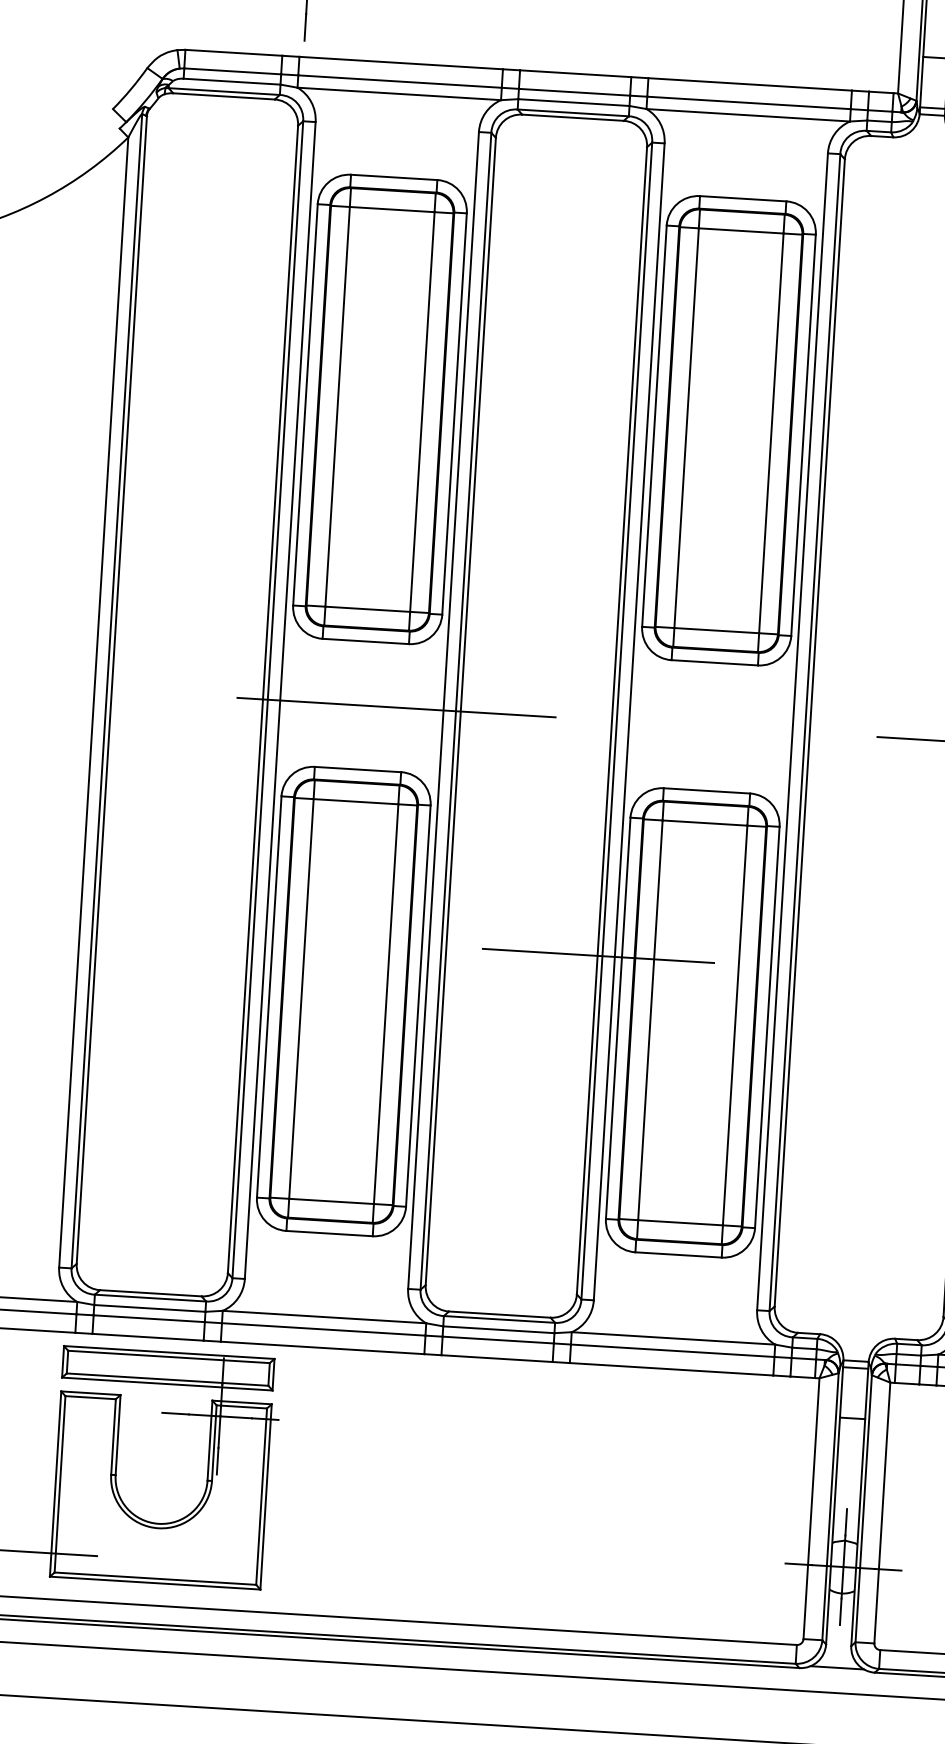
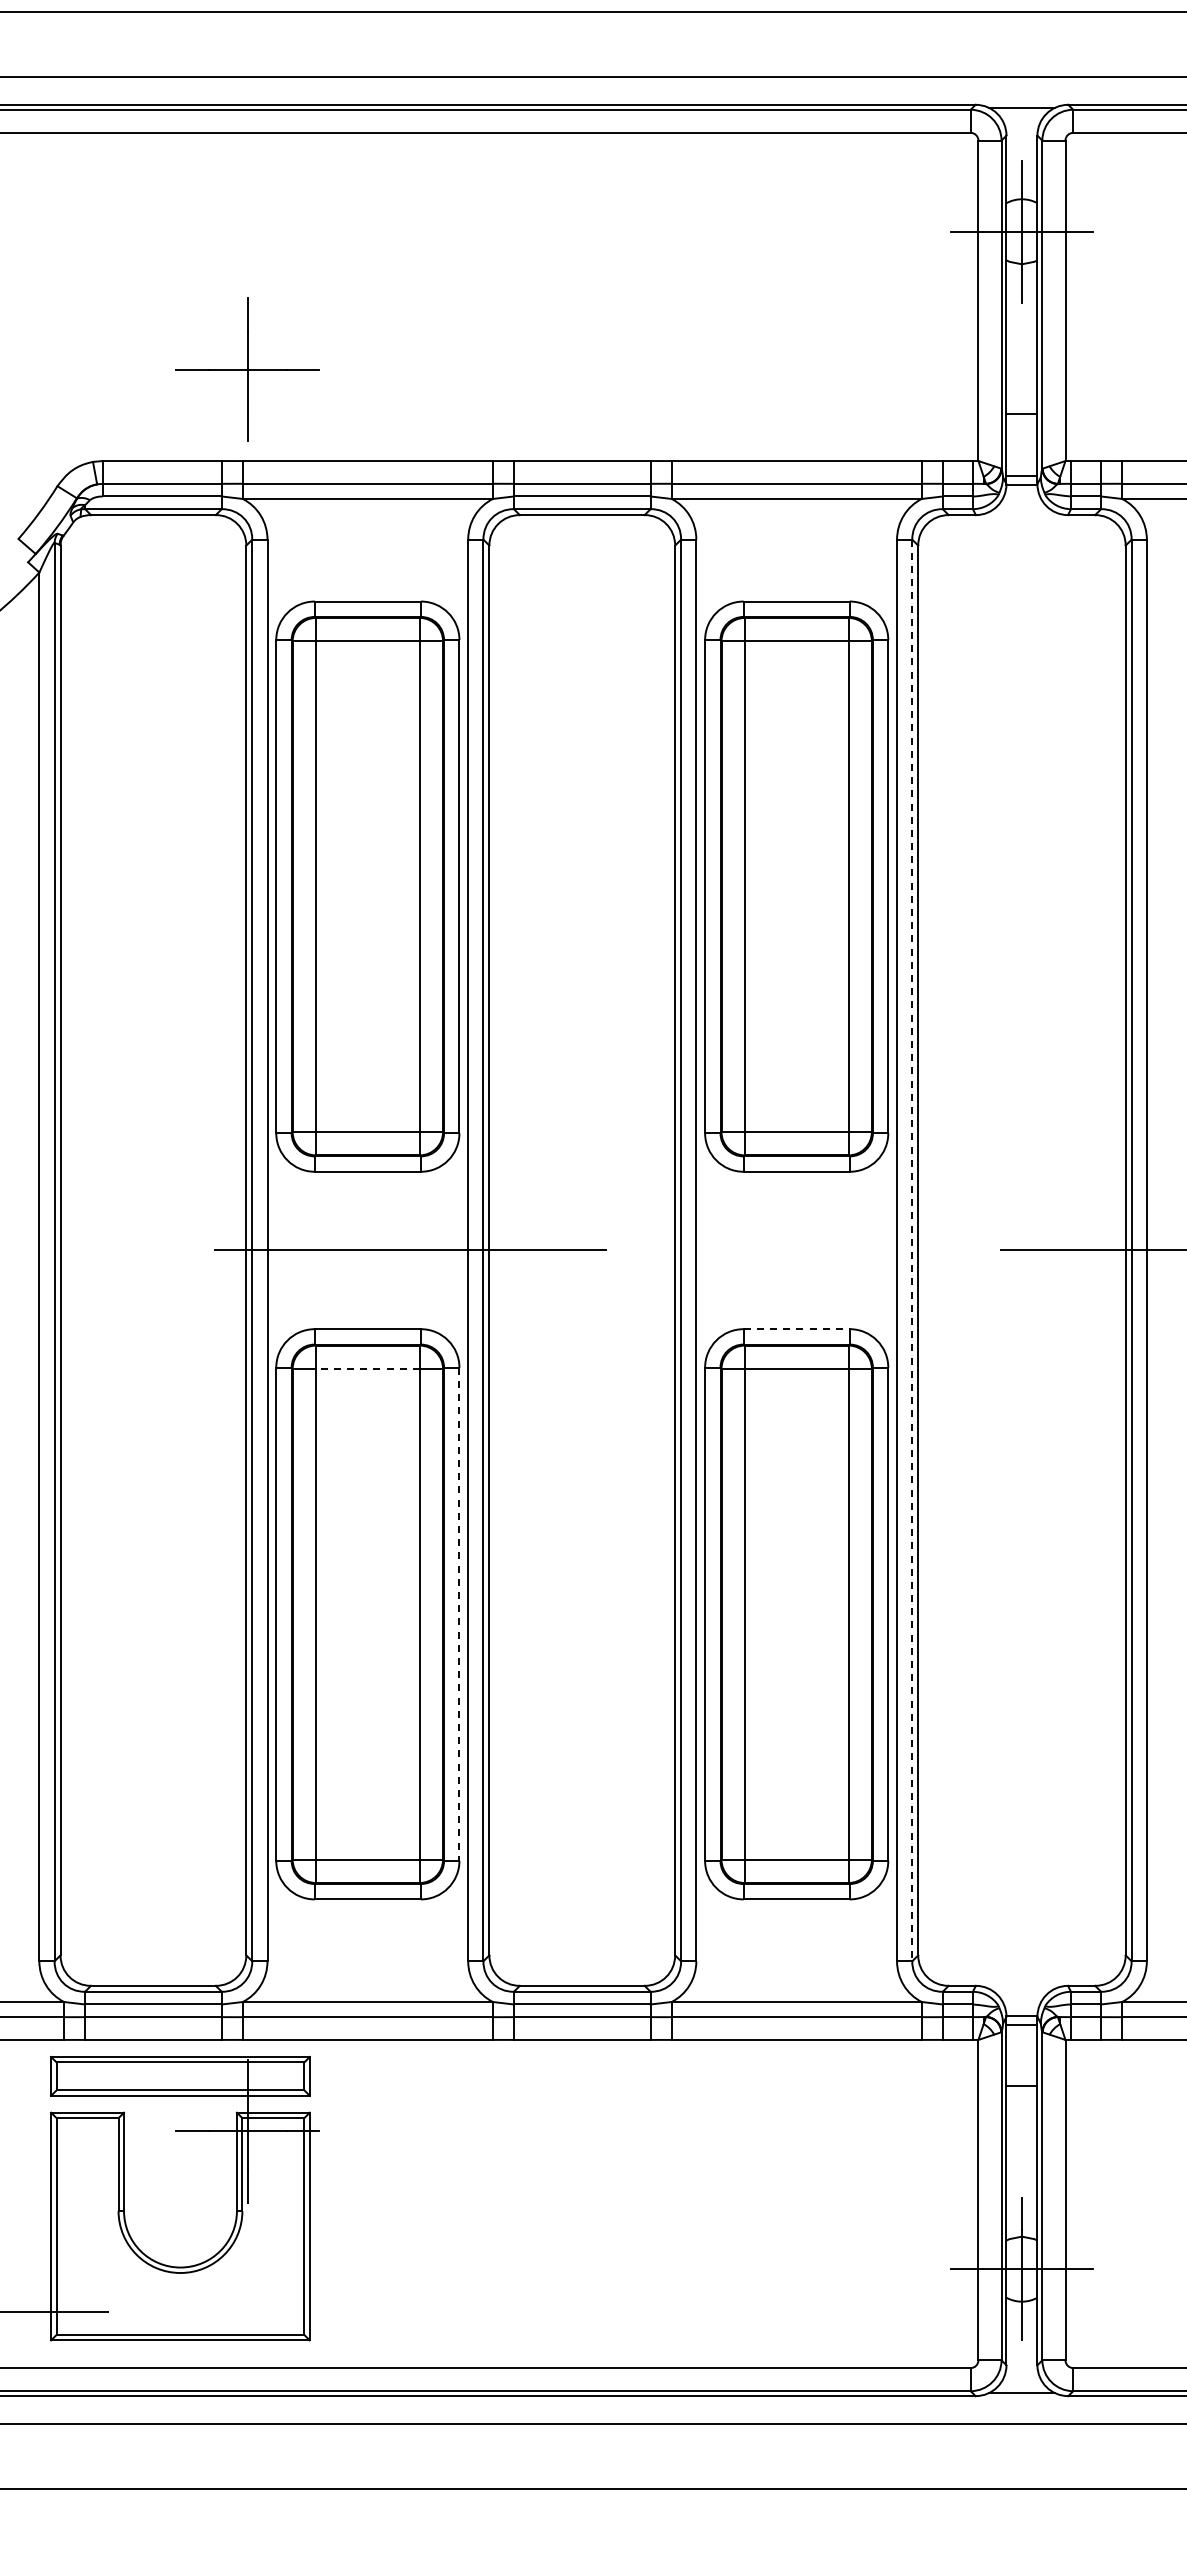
line: (805, 732) -> (912, 1250), solid -> dashed
line: (707, 791) -> (797, 1329), solid -> dashed
line: (355, 801) -> (367, 1368), solid -> dashed
line: (598, 956) -> (676, 1539), removed
line: (418, 1006) -> (459, 1614), solid -> dashed

